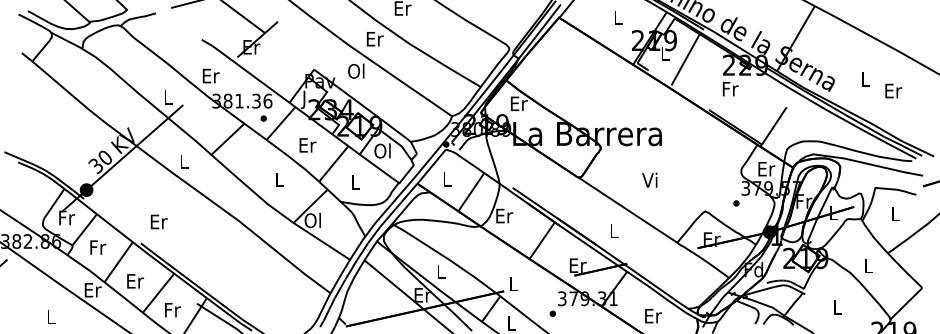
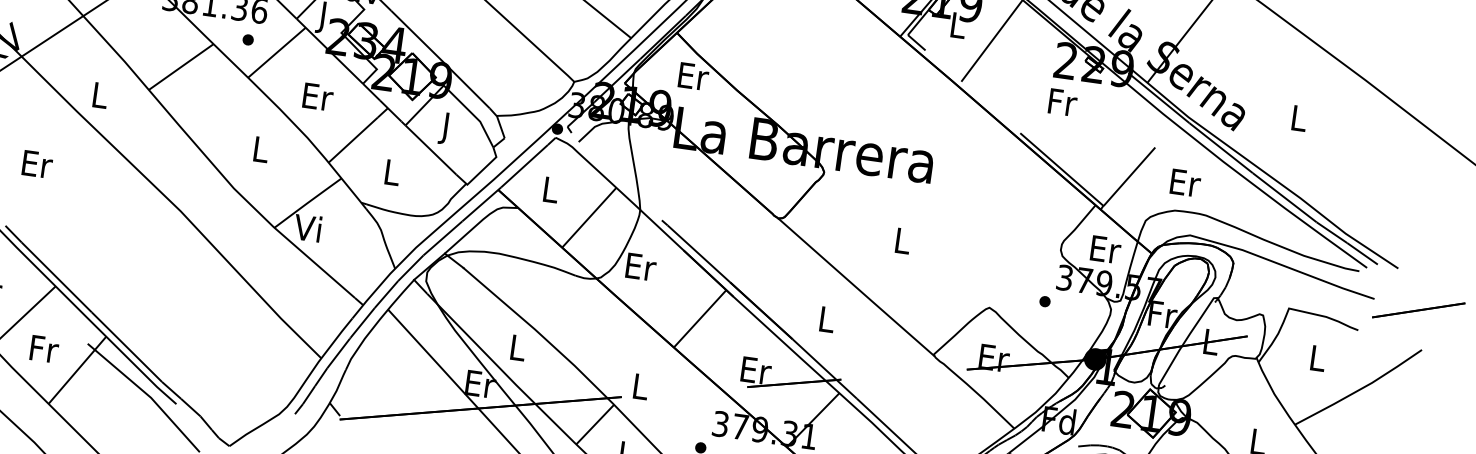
text: (893, 90) -> (1185, 182), moved
text: (382, 152) -> (445, 127), Ol -> J
text: (649, 179) -> (900, 239), Vi -> L
text: (312, 220) -> (307, 228), Ol -> Vi
text: (158, 221) -> (36, 163), moved

